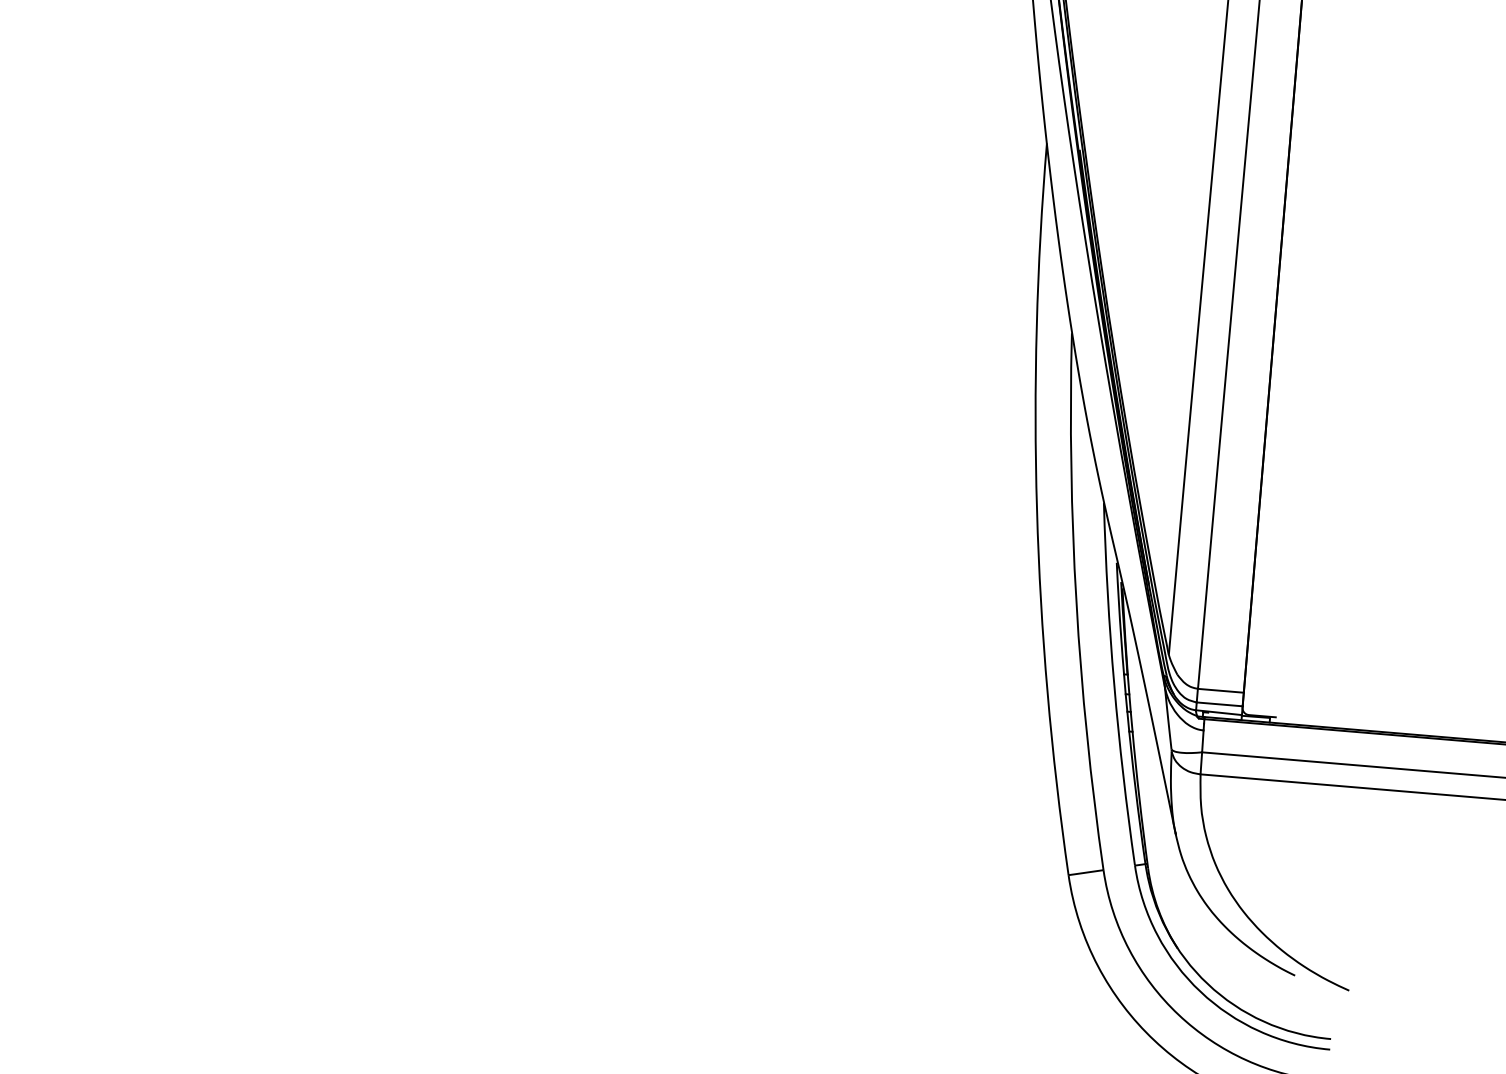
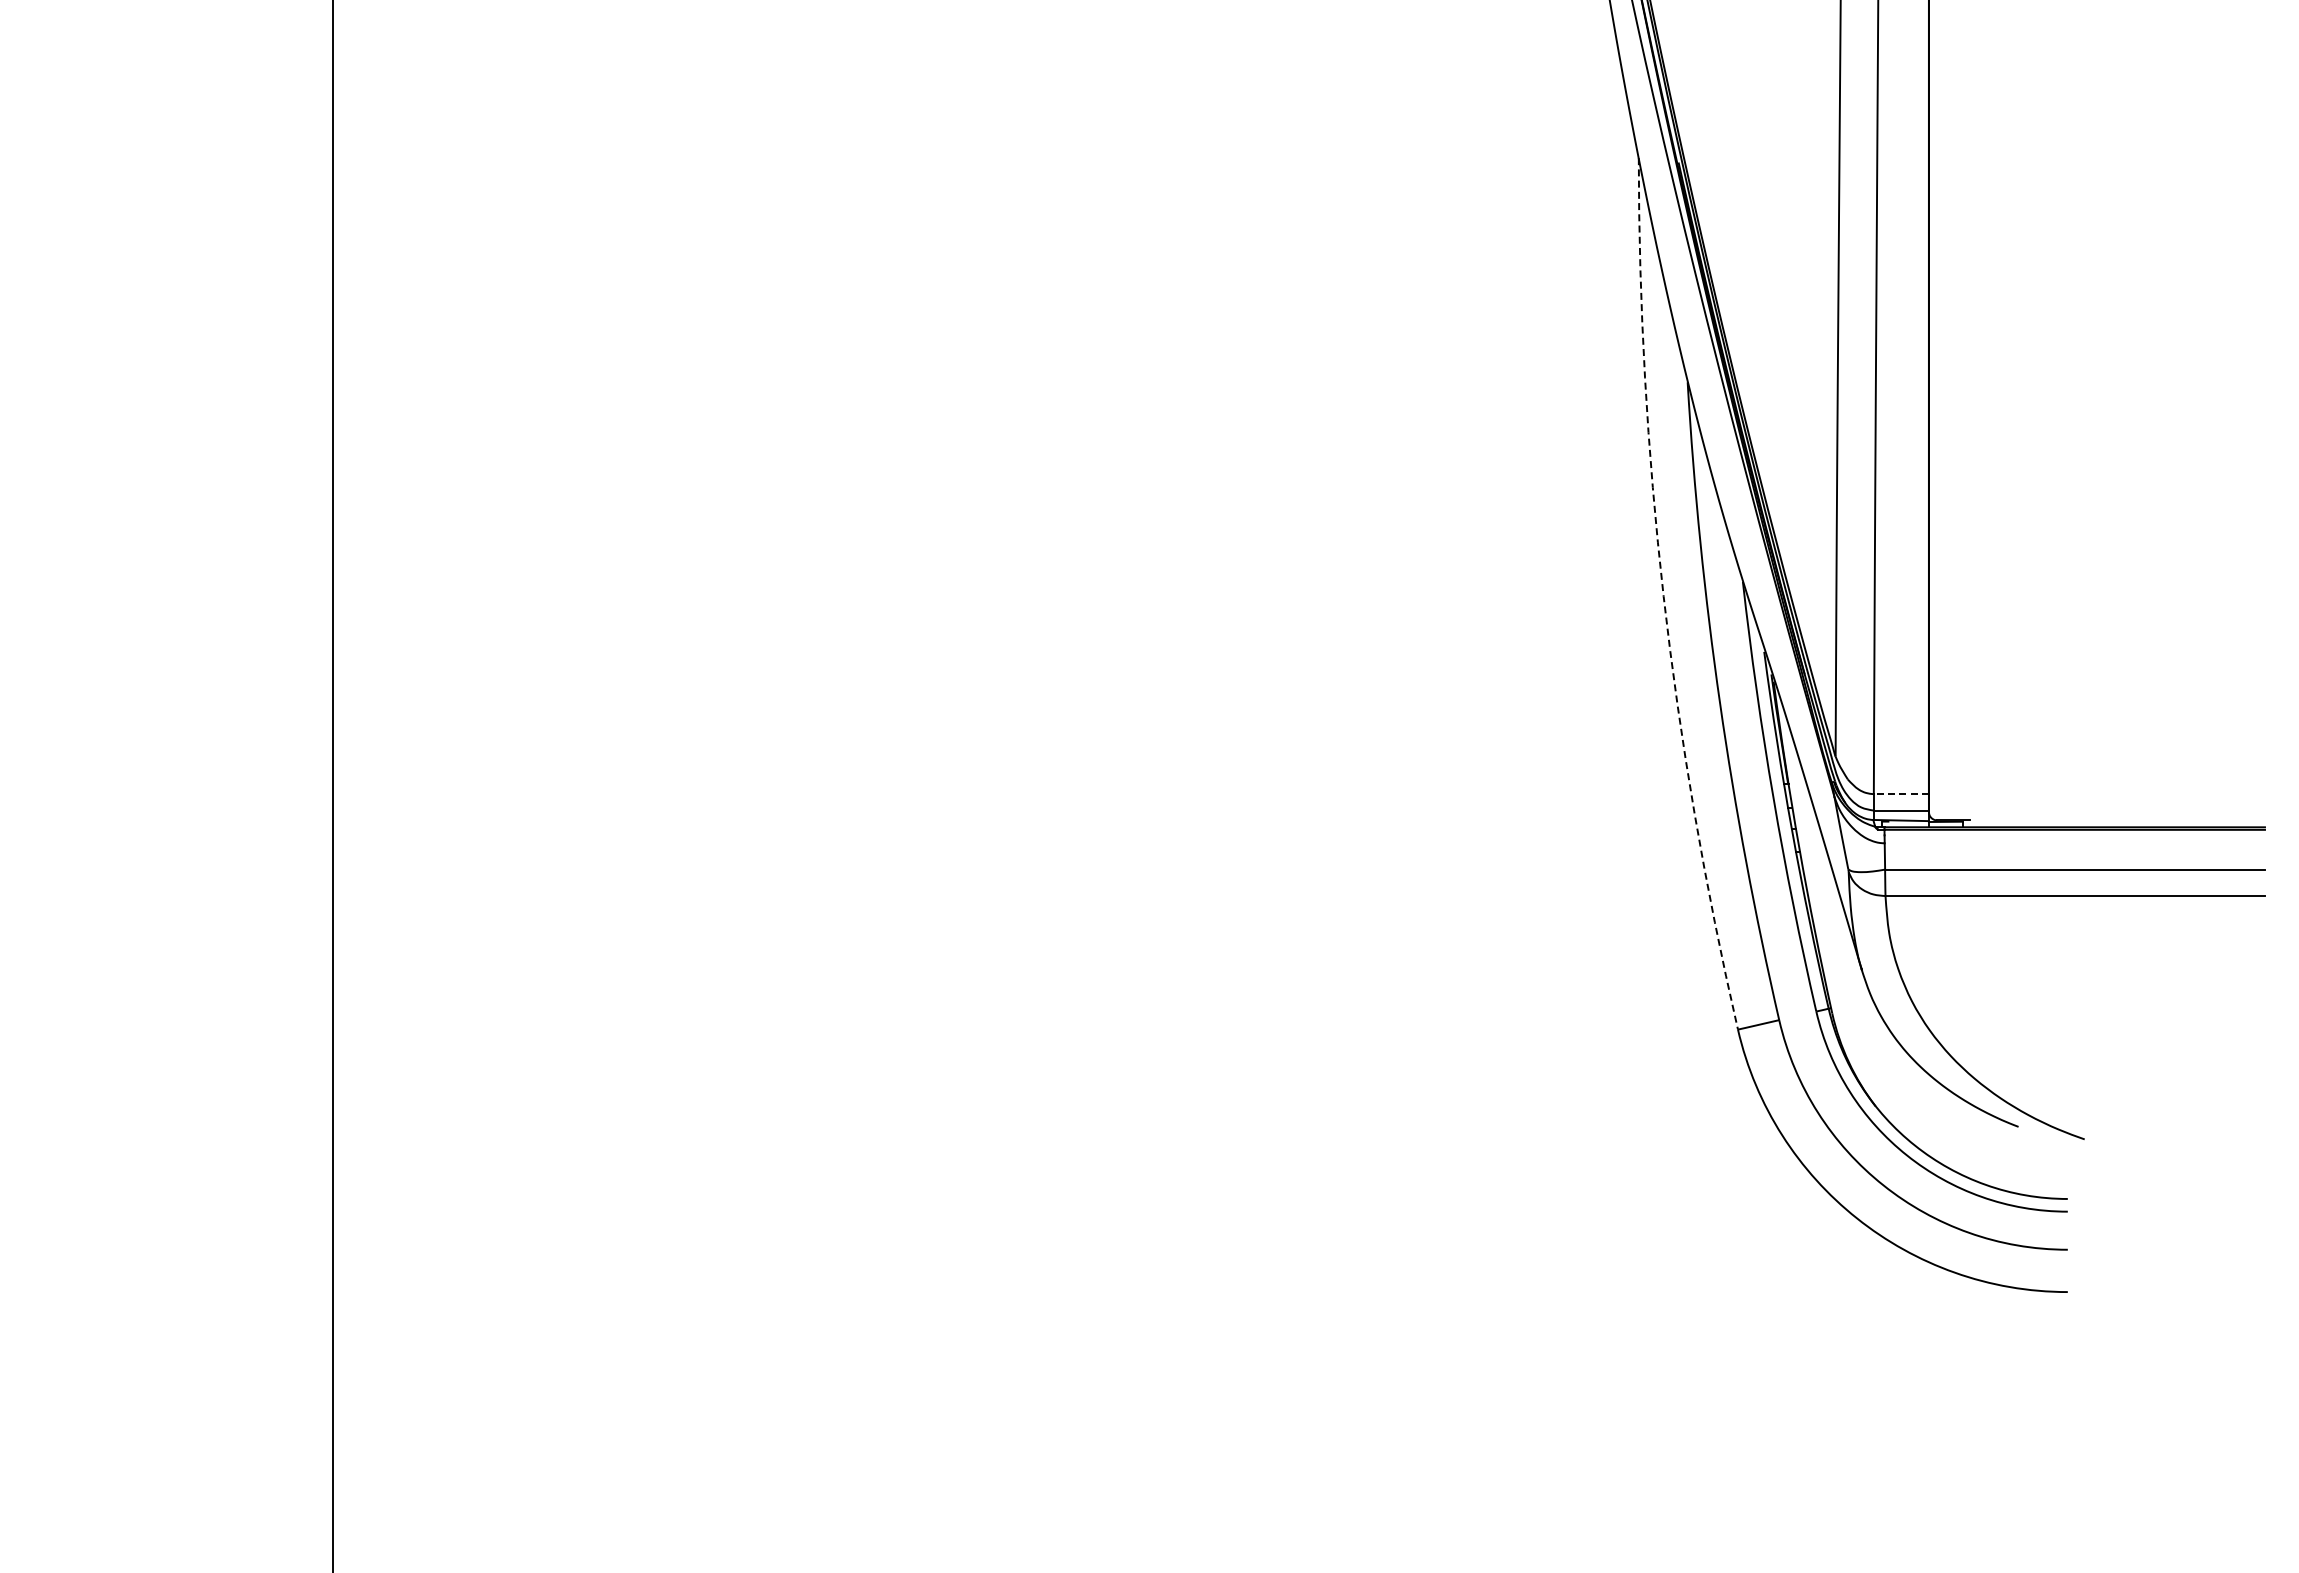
arc: (1036, 509) -> (1663, 596), solid -> dashed
line: (1220, 691) -> (1901, 794), solid -> dashed

